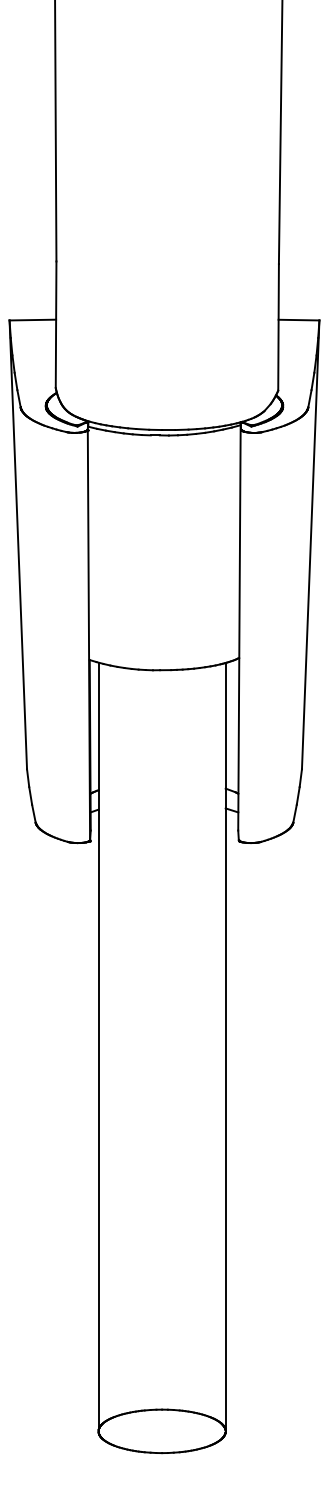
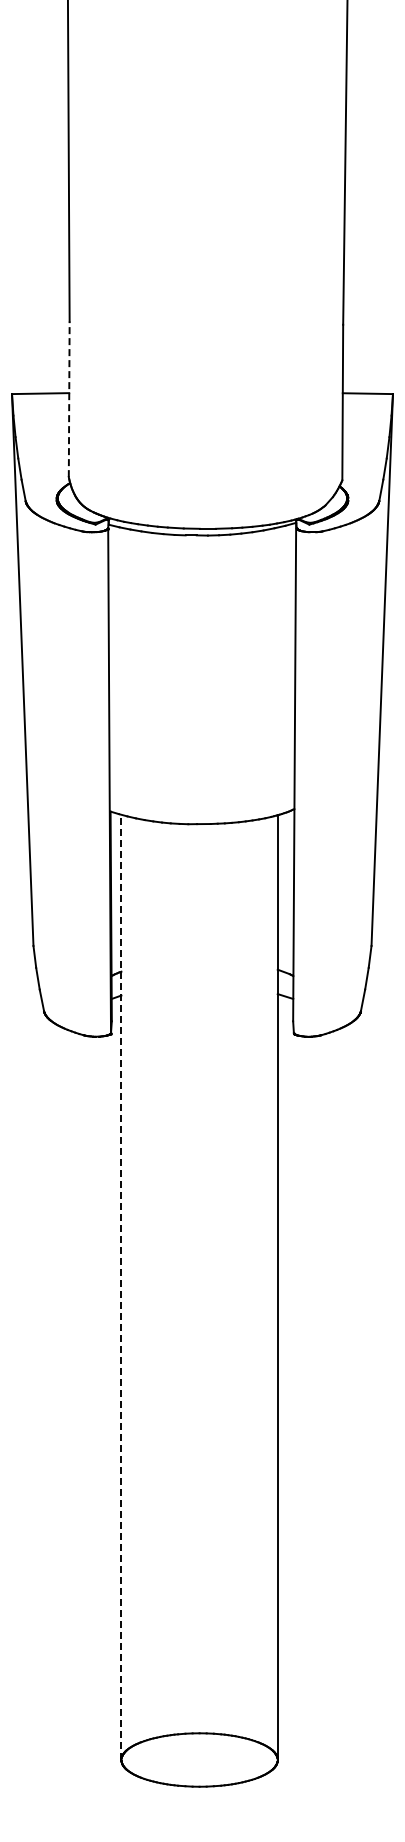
line: (56, 324) -> (69, 399), solid -> dashed
line: (98, 1047) -> (121, 1287), solid -> dashed

